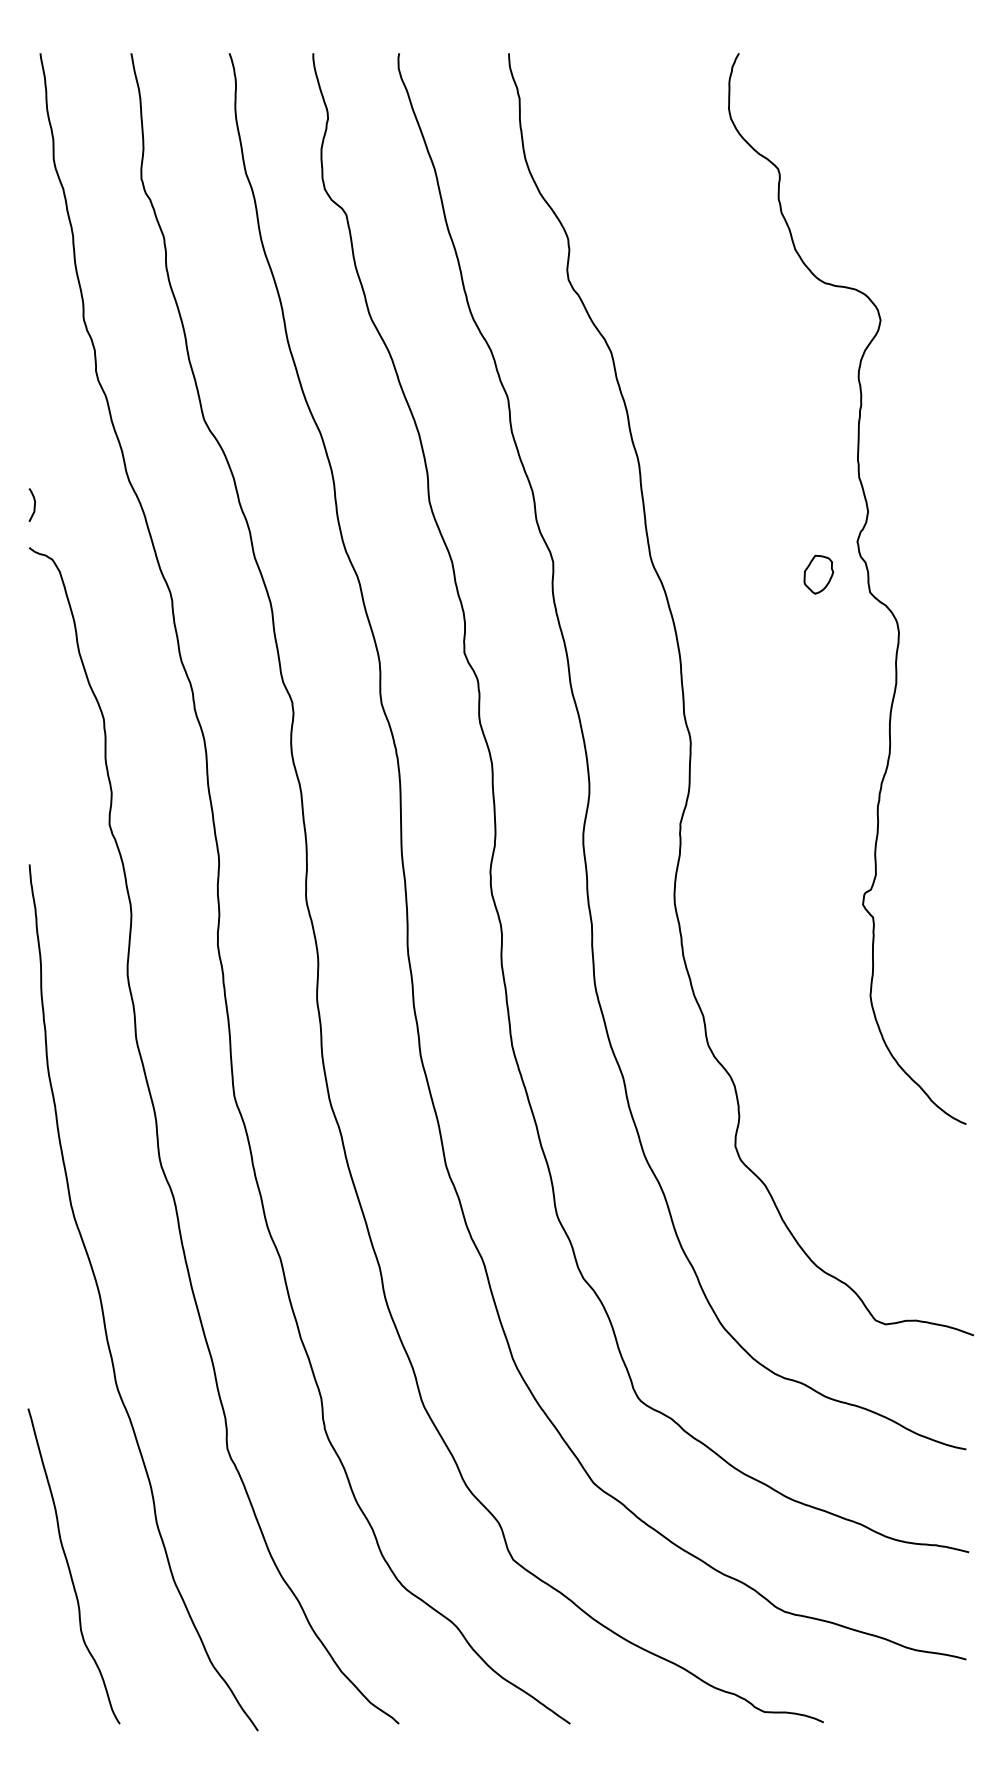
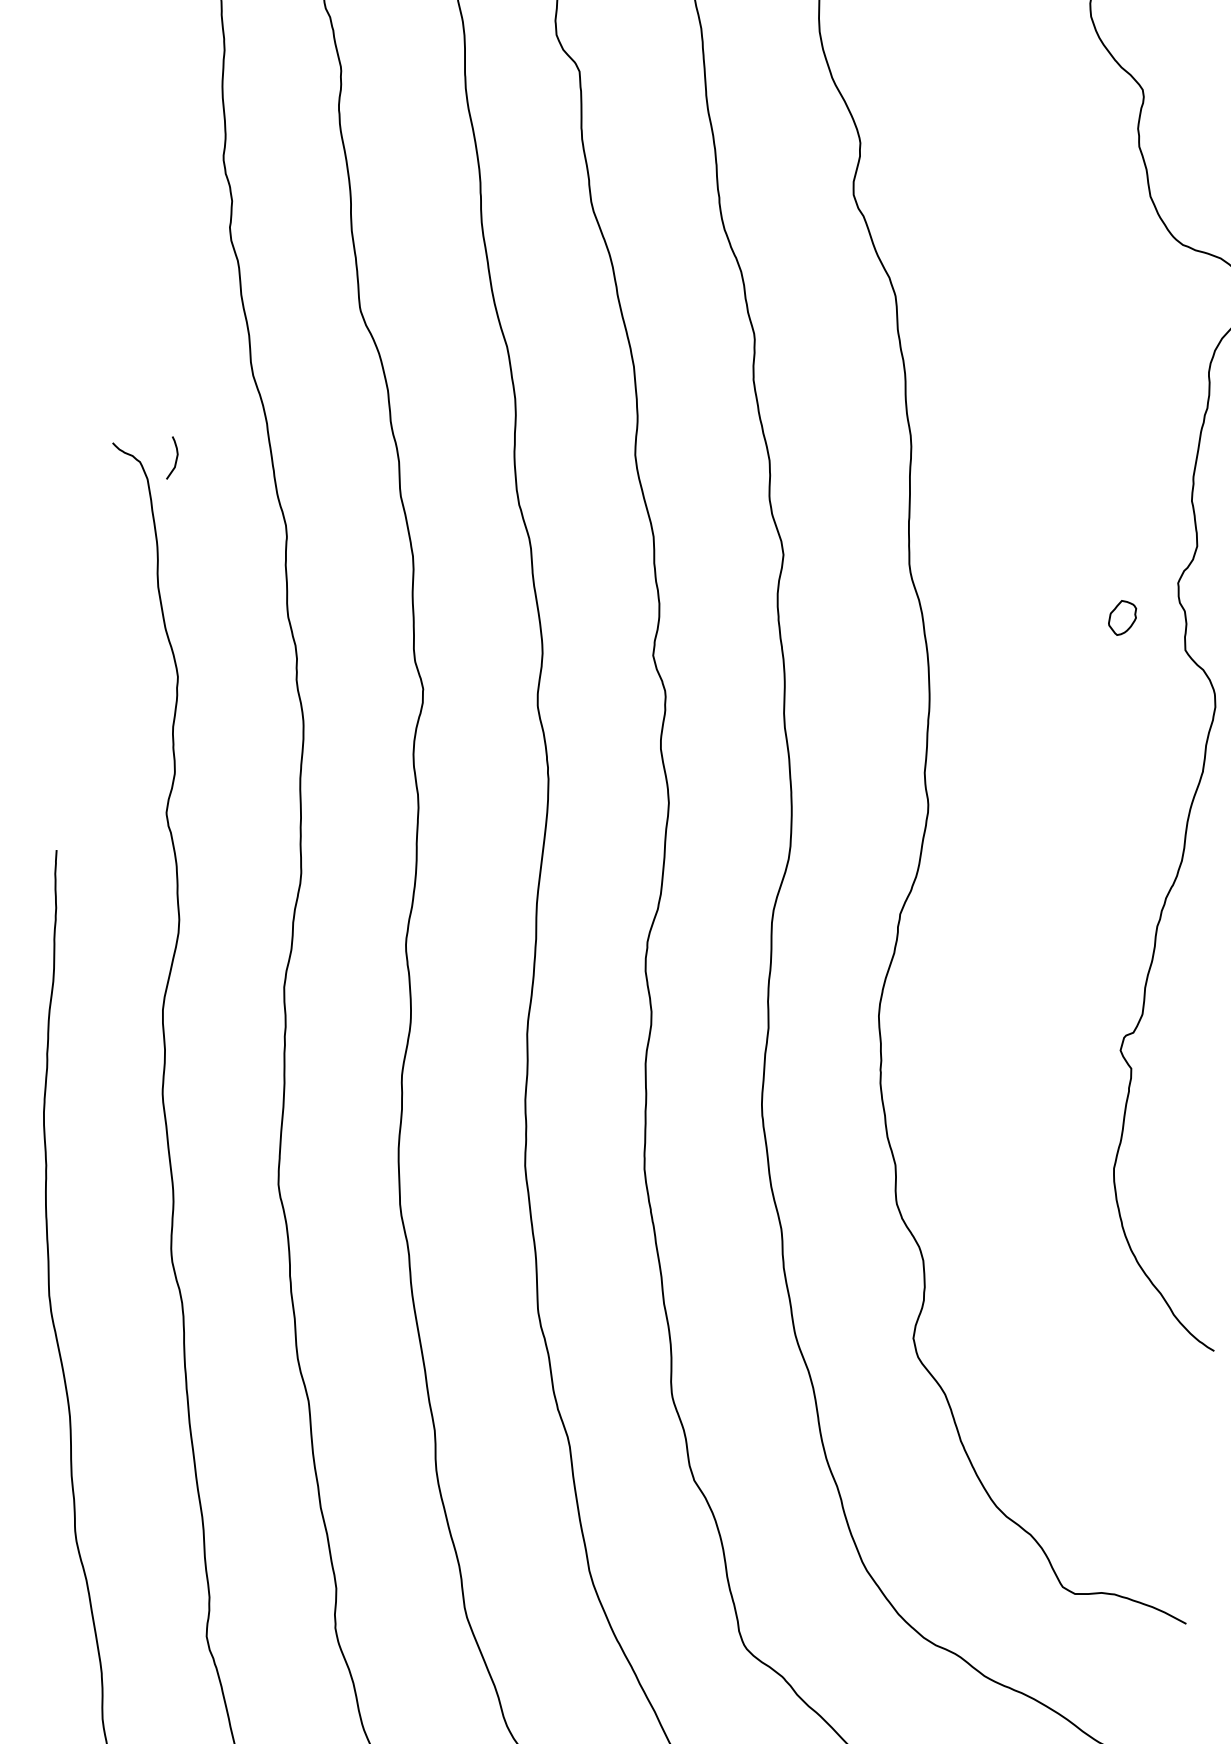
curve: (33, 506) -> (174, 460), moved
part: (818, 574) -> (1122, 618), size x0.7

